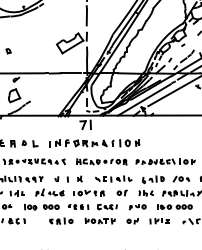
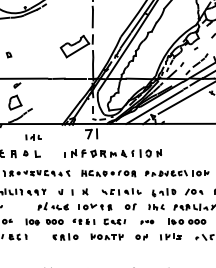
part: (94, 143) -> (113, 153), moved
part: (17, 193) -> (33, 137), moved
part: (136, 207) -> (146, 222), size x0.7

